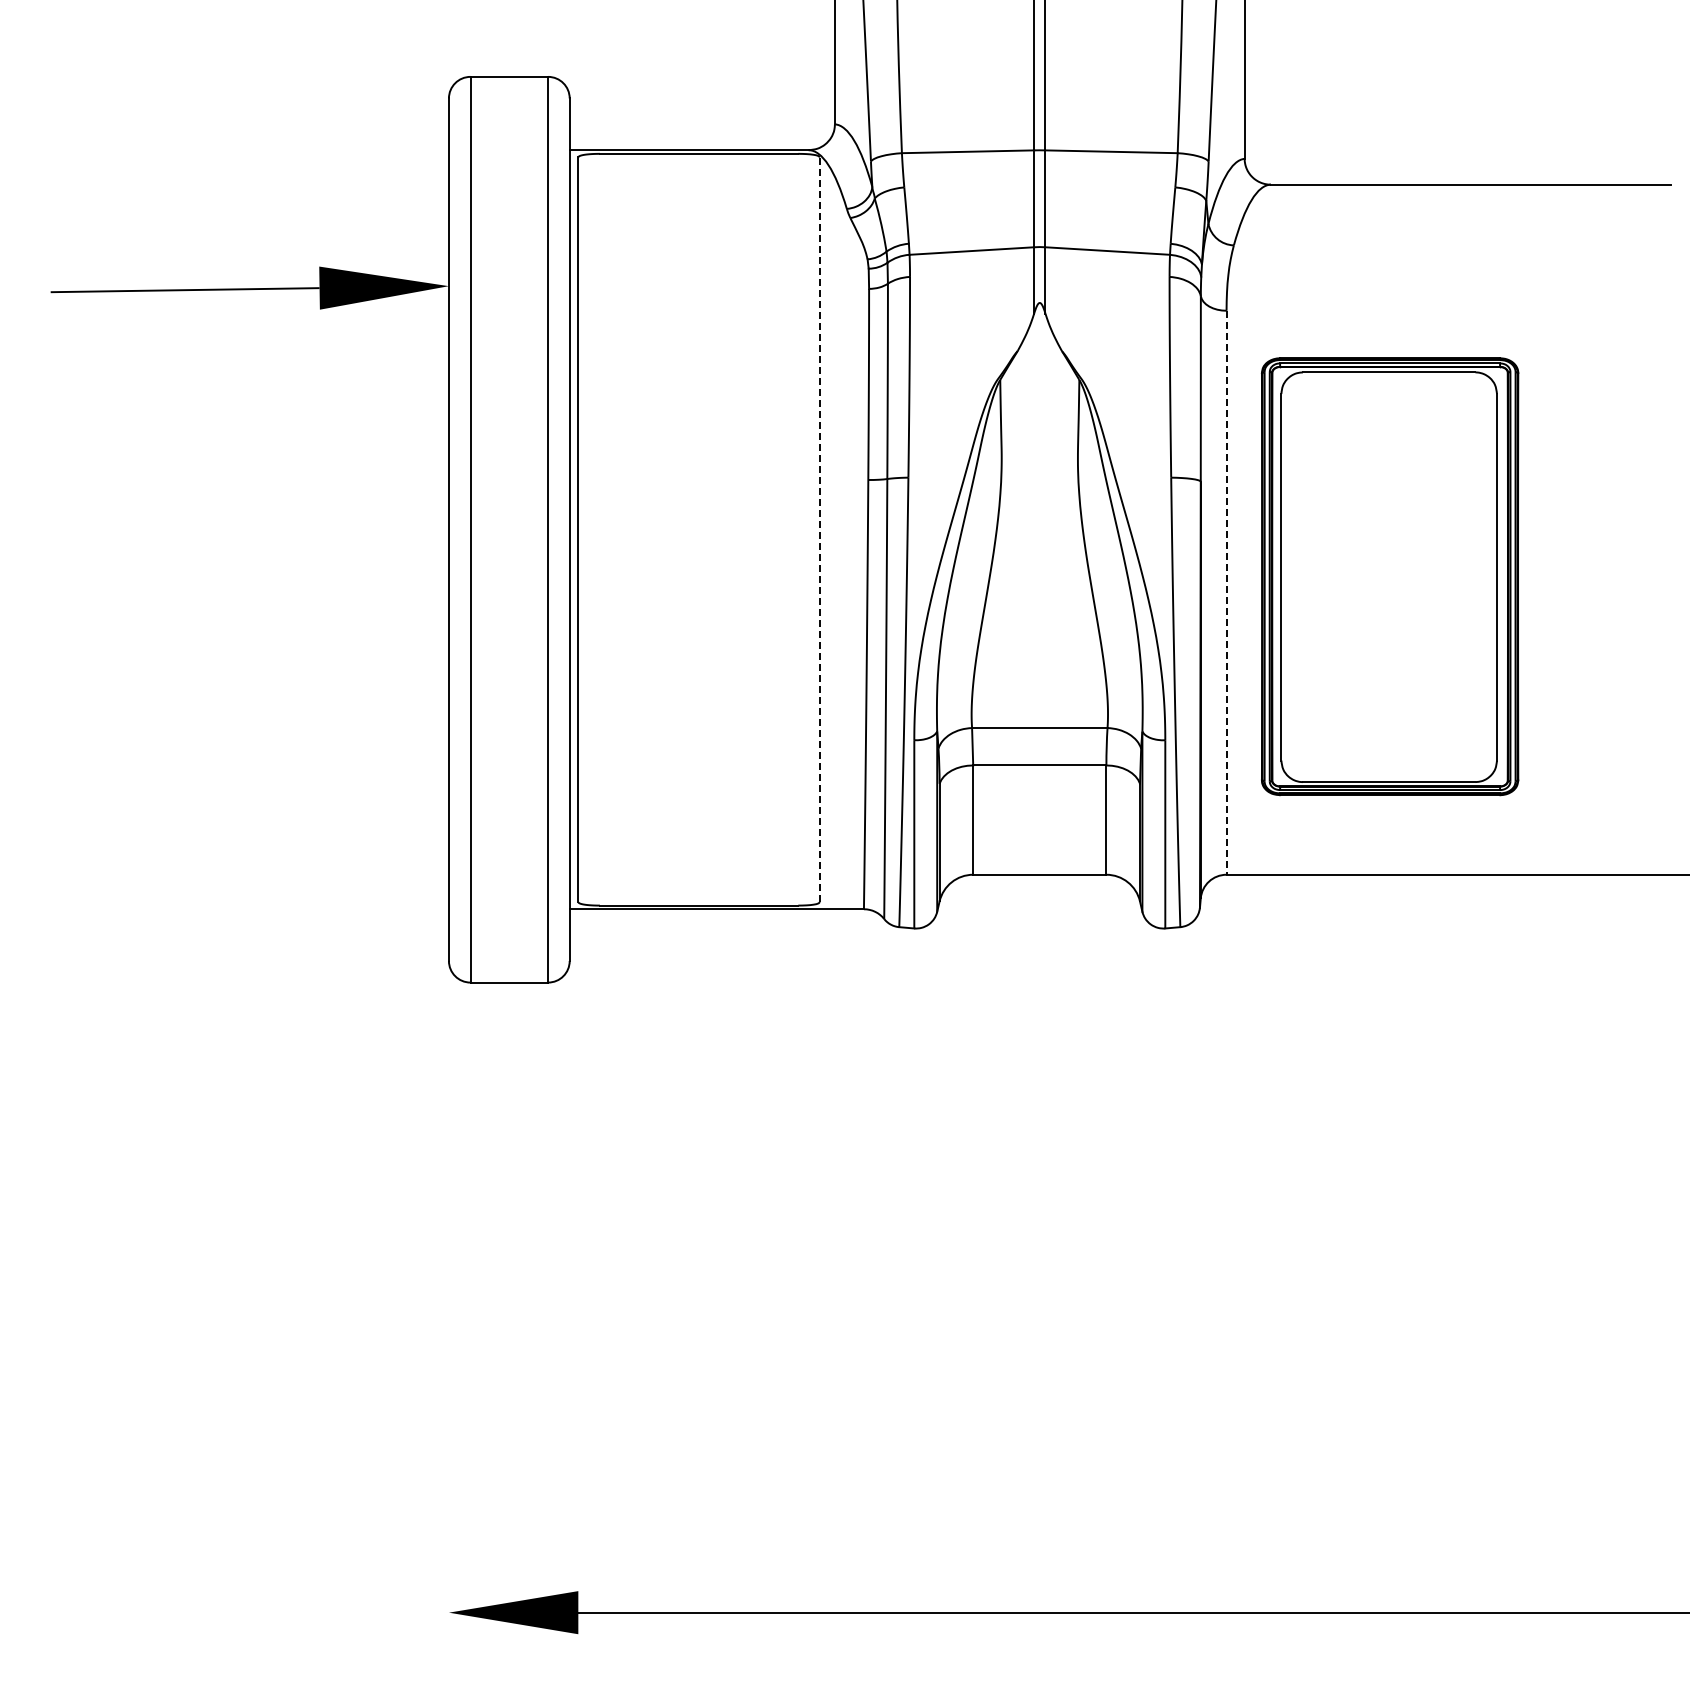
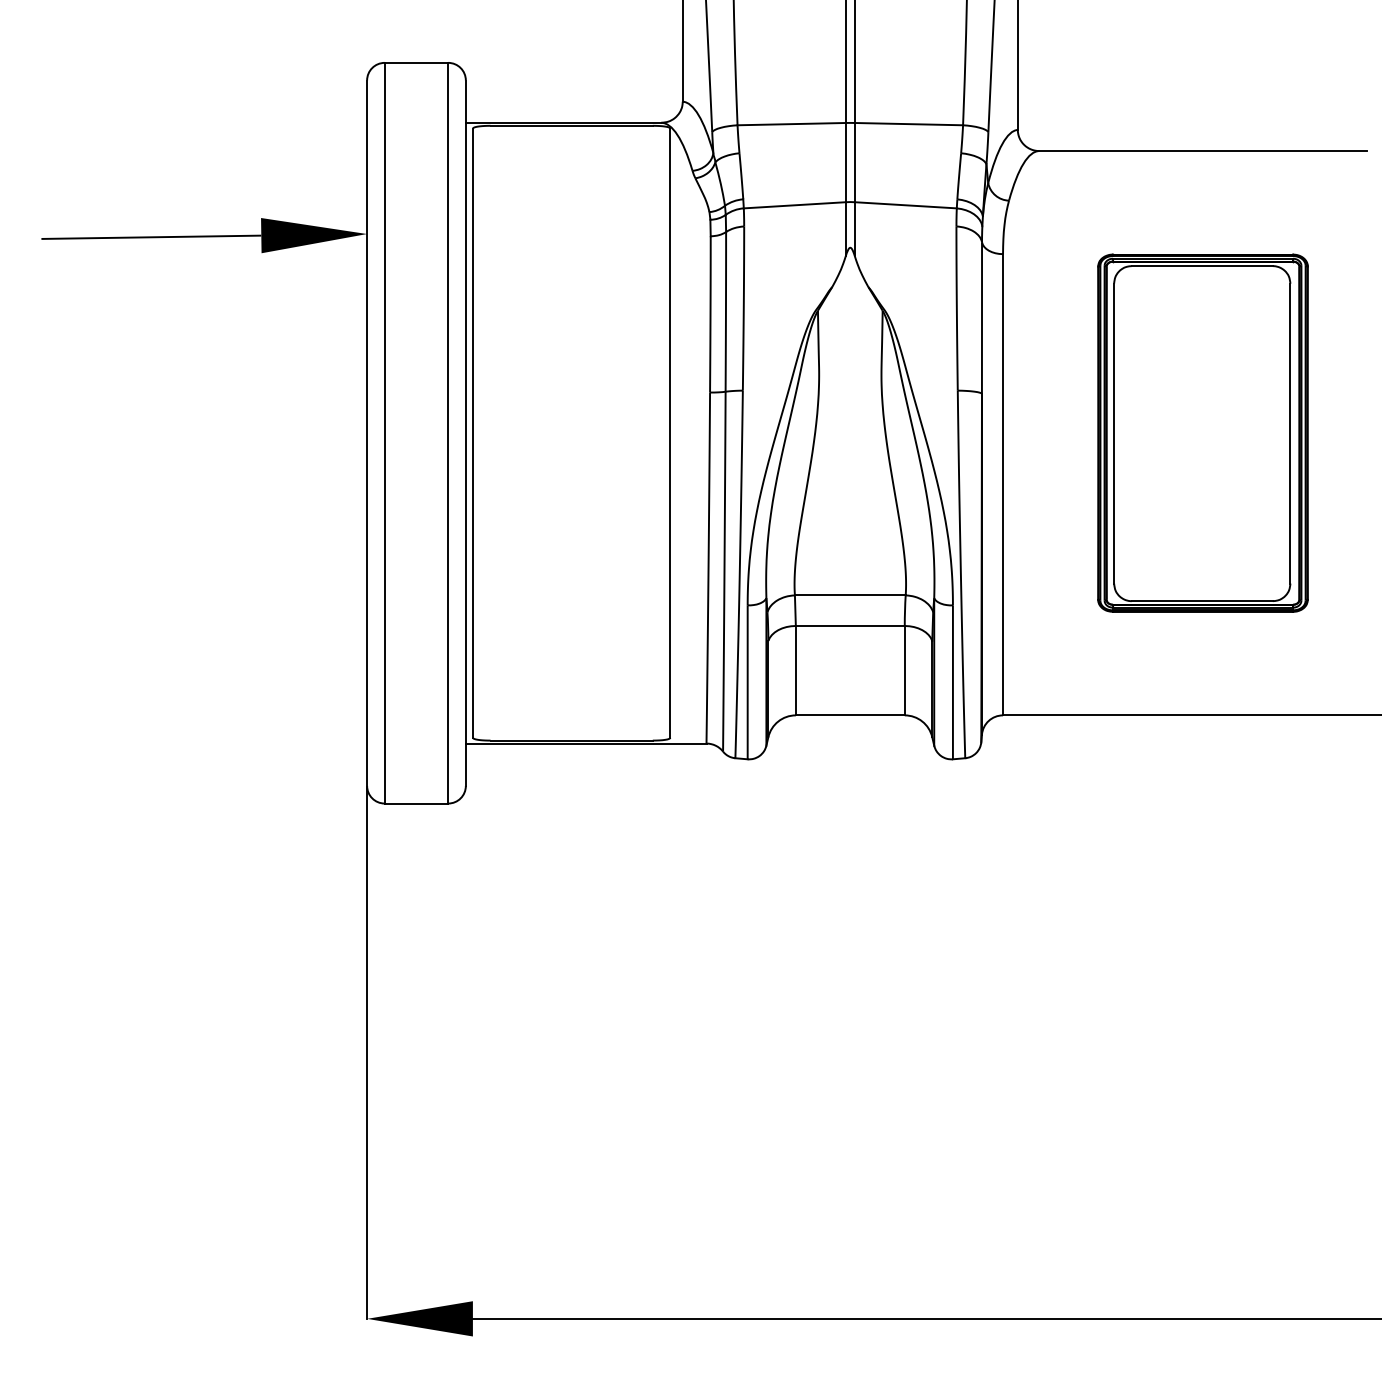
line: (819, 529) -> (670, 433), dashed -> solid
part: (1390, 576) -> (1203, 433), moved
line: (1226, 592) -> (1002, 484), dashed -> solid
line: (448, 1287) -> (366, 1052), added

